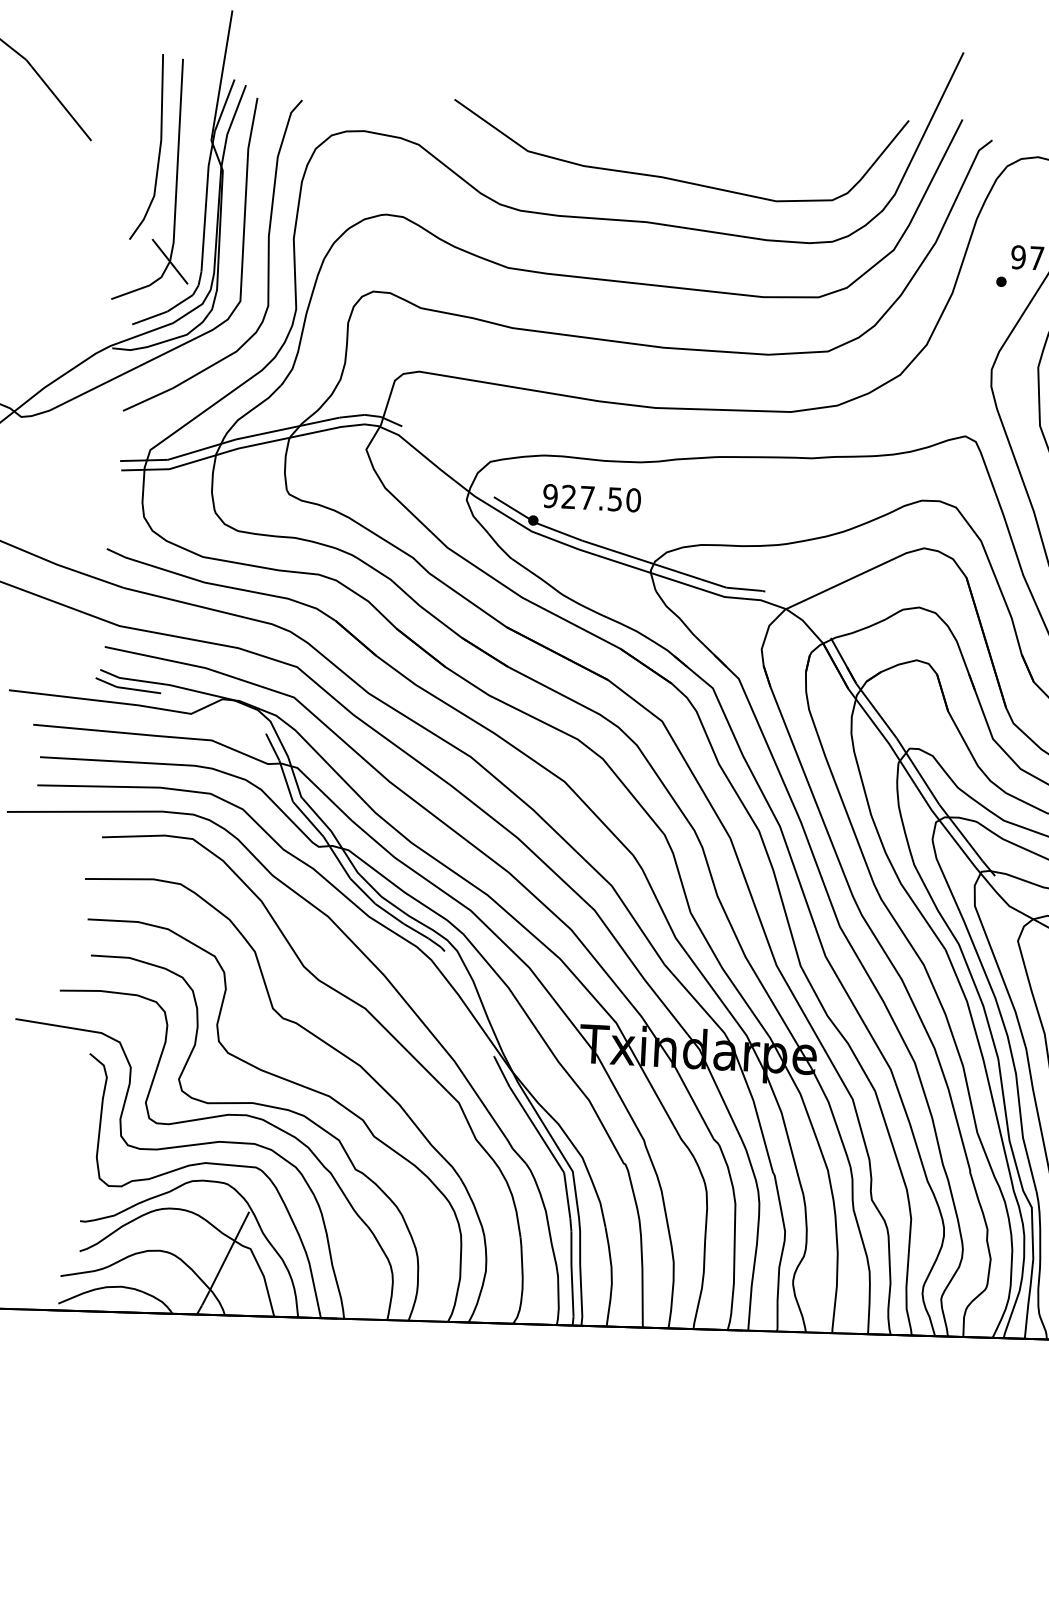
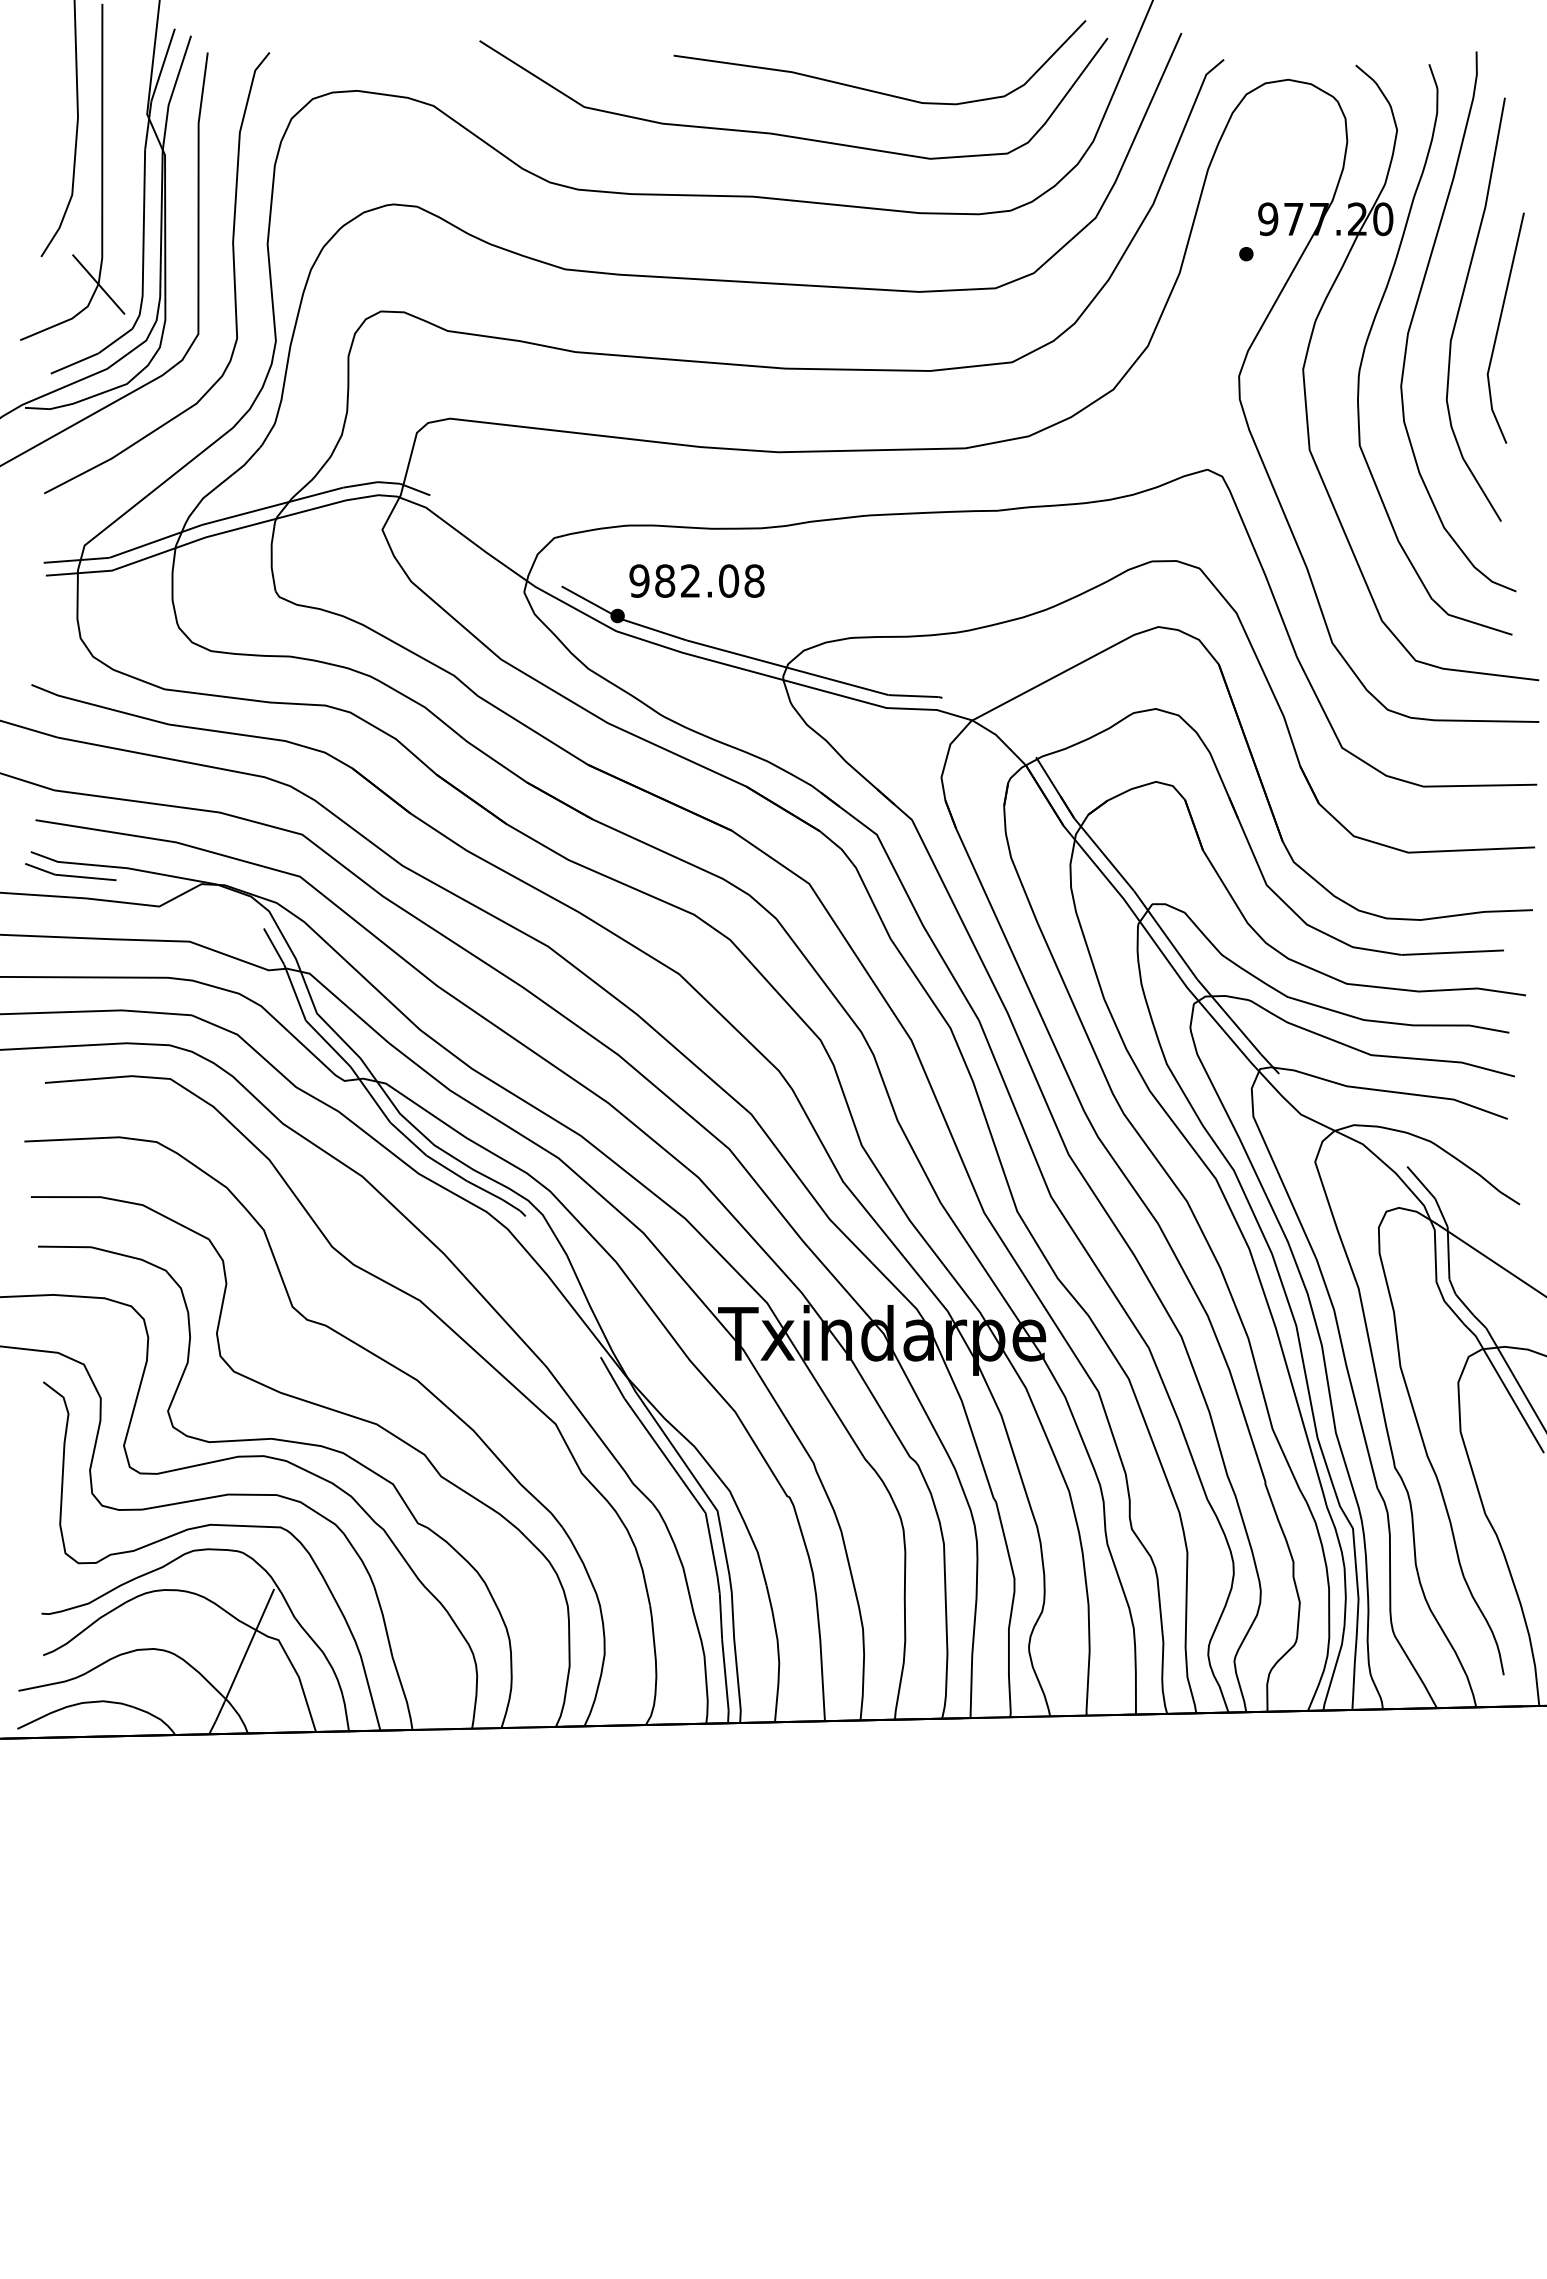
curve: (738, 149) -> (874, 90), added
text: (601, 498) -> (709, 580), 927.50 -> 982.08

